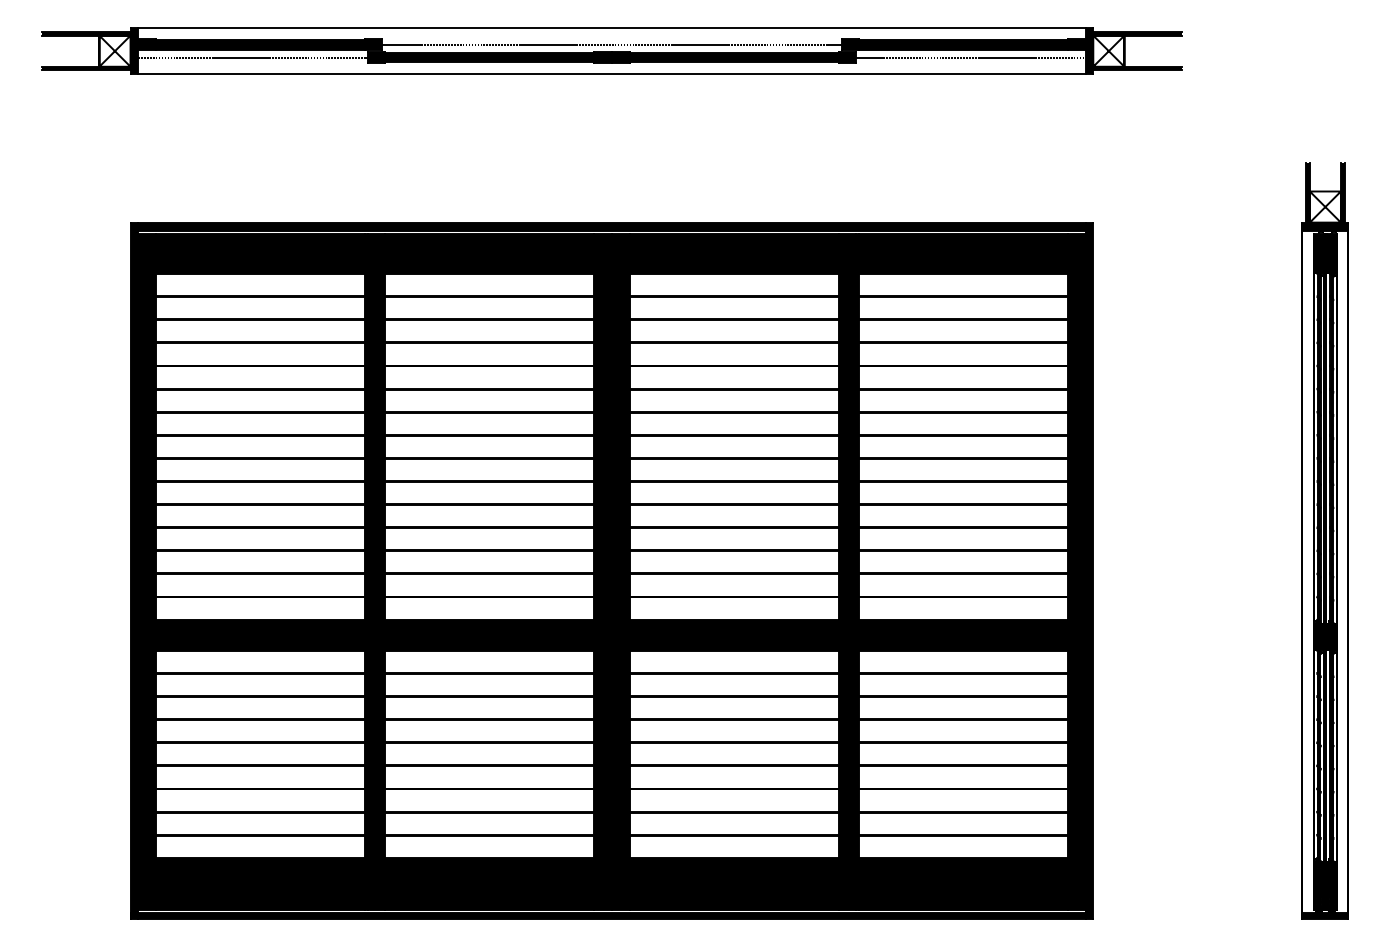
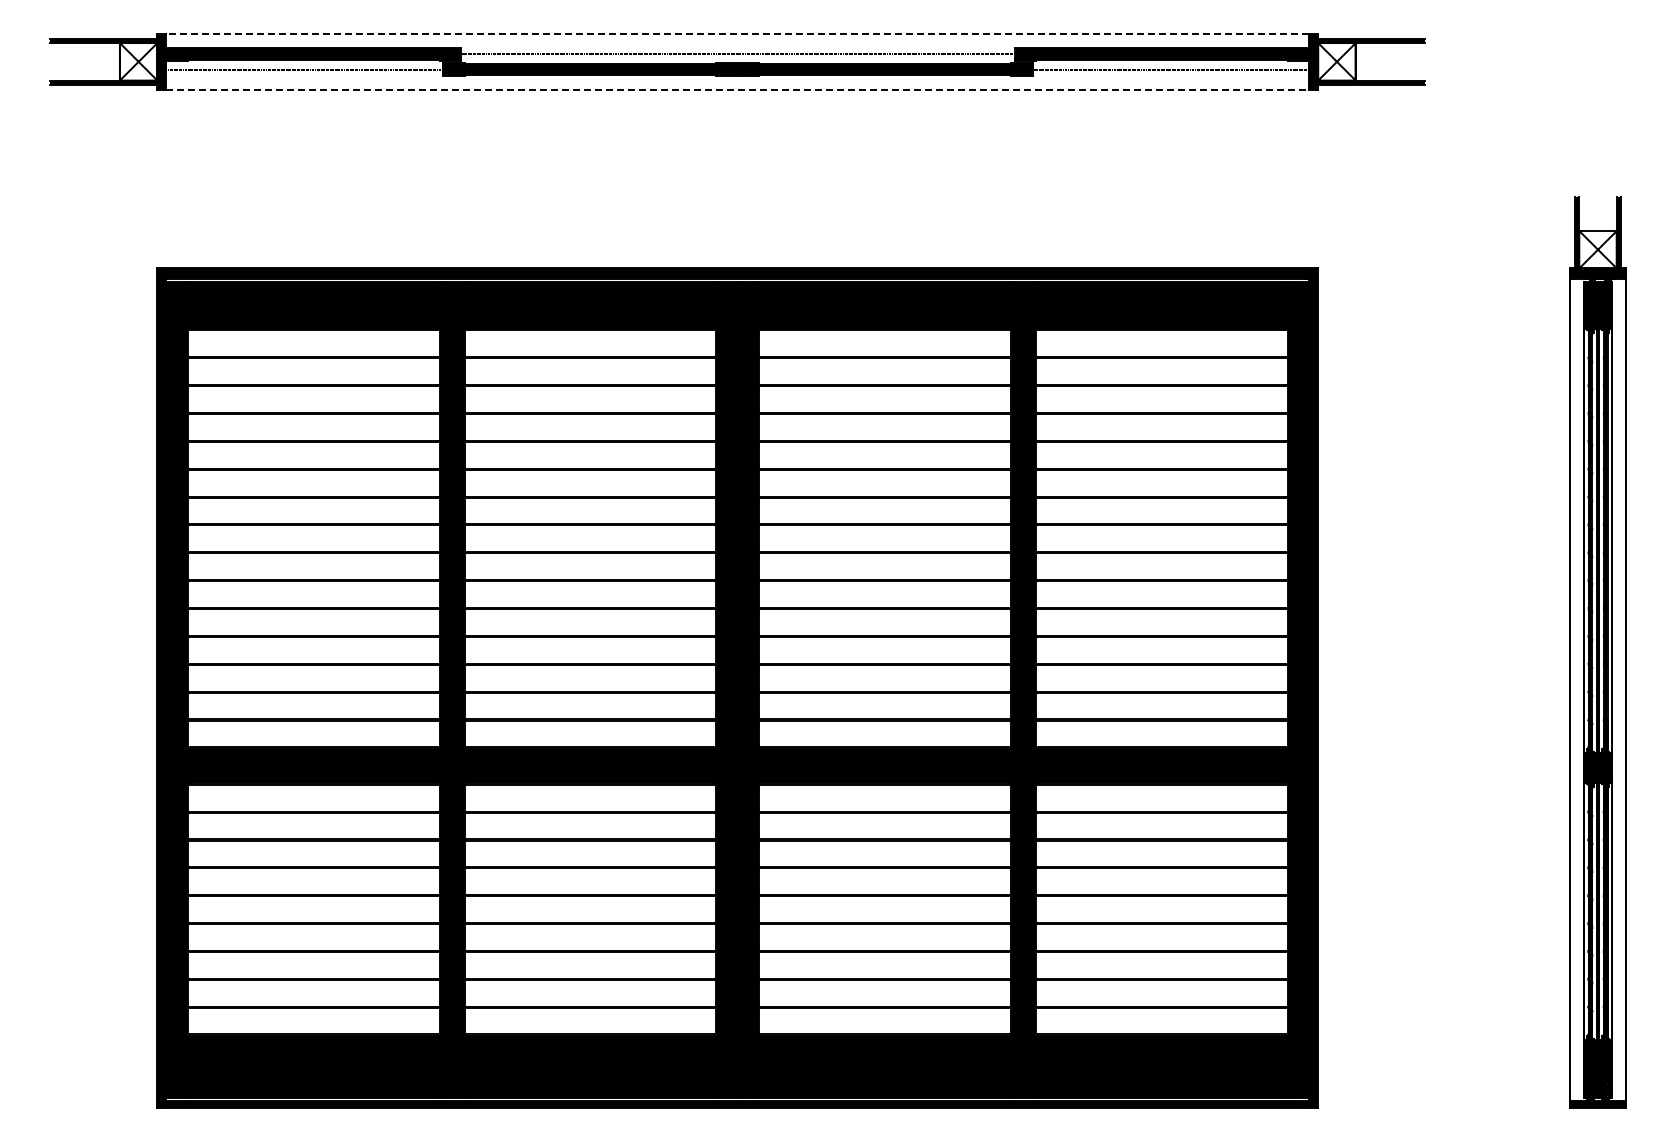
line: (611, 28) -> (737, 34), solid -> dashed
line: (612, 74) -> (738, 89), solid -> dashed

